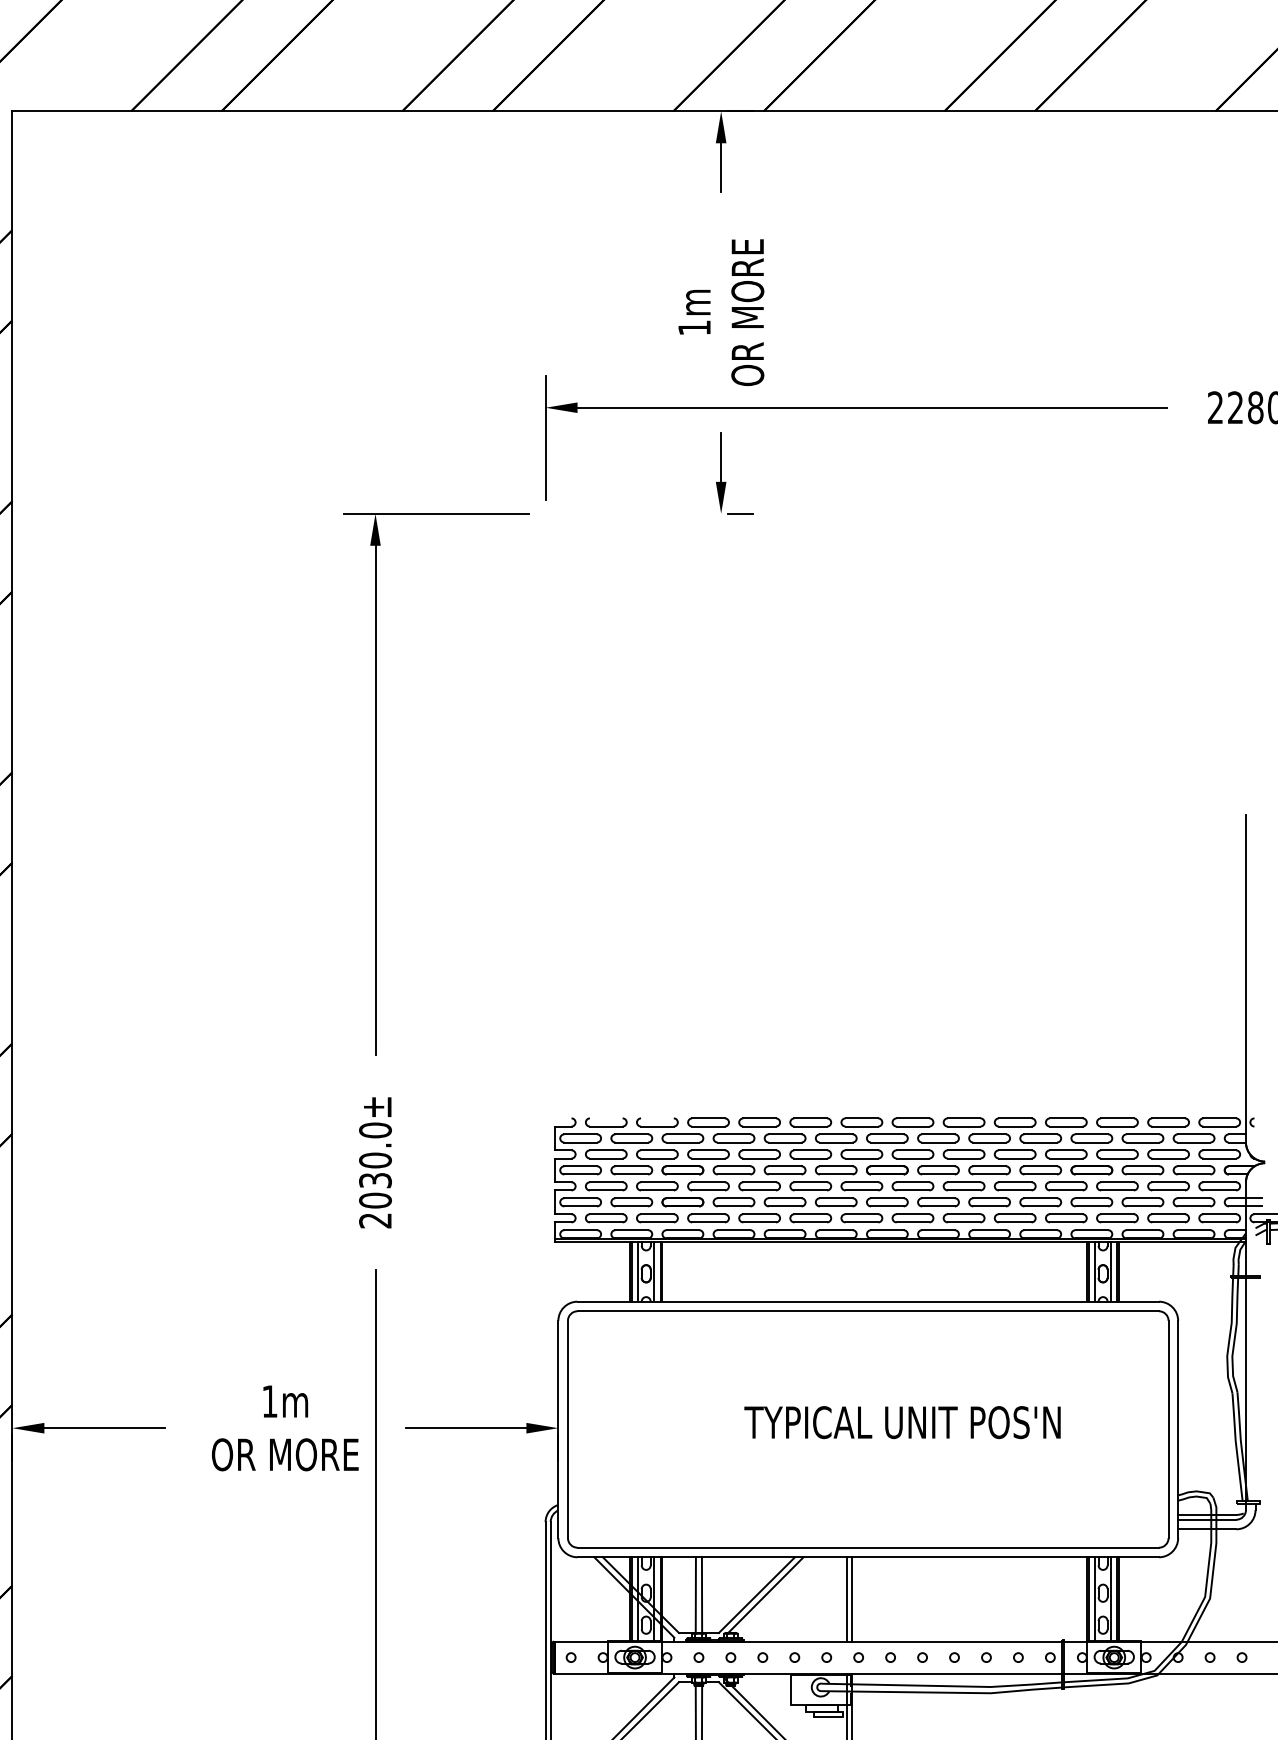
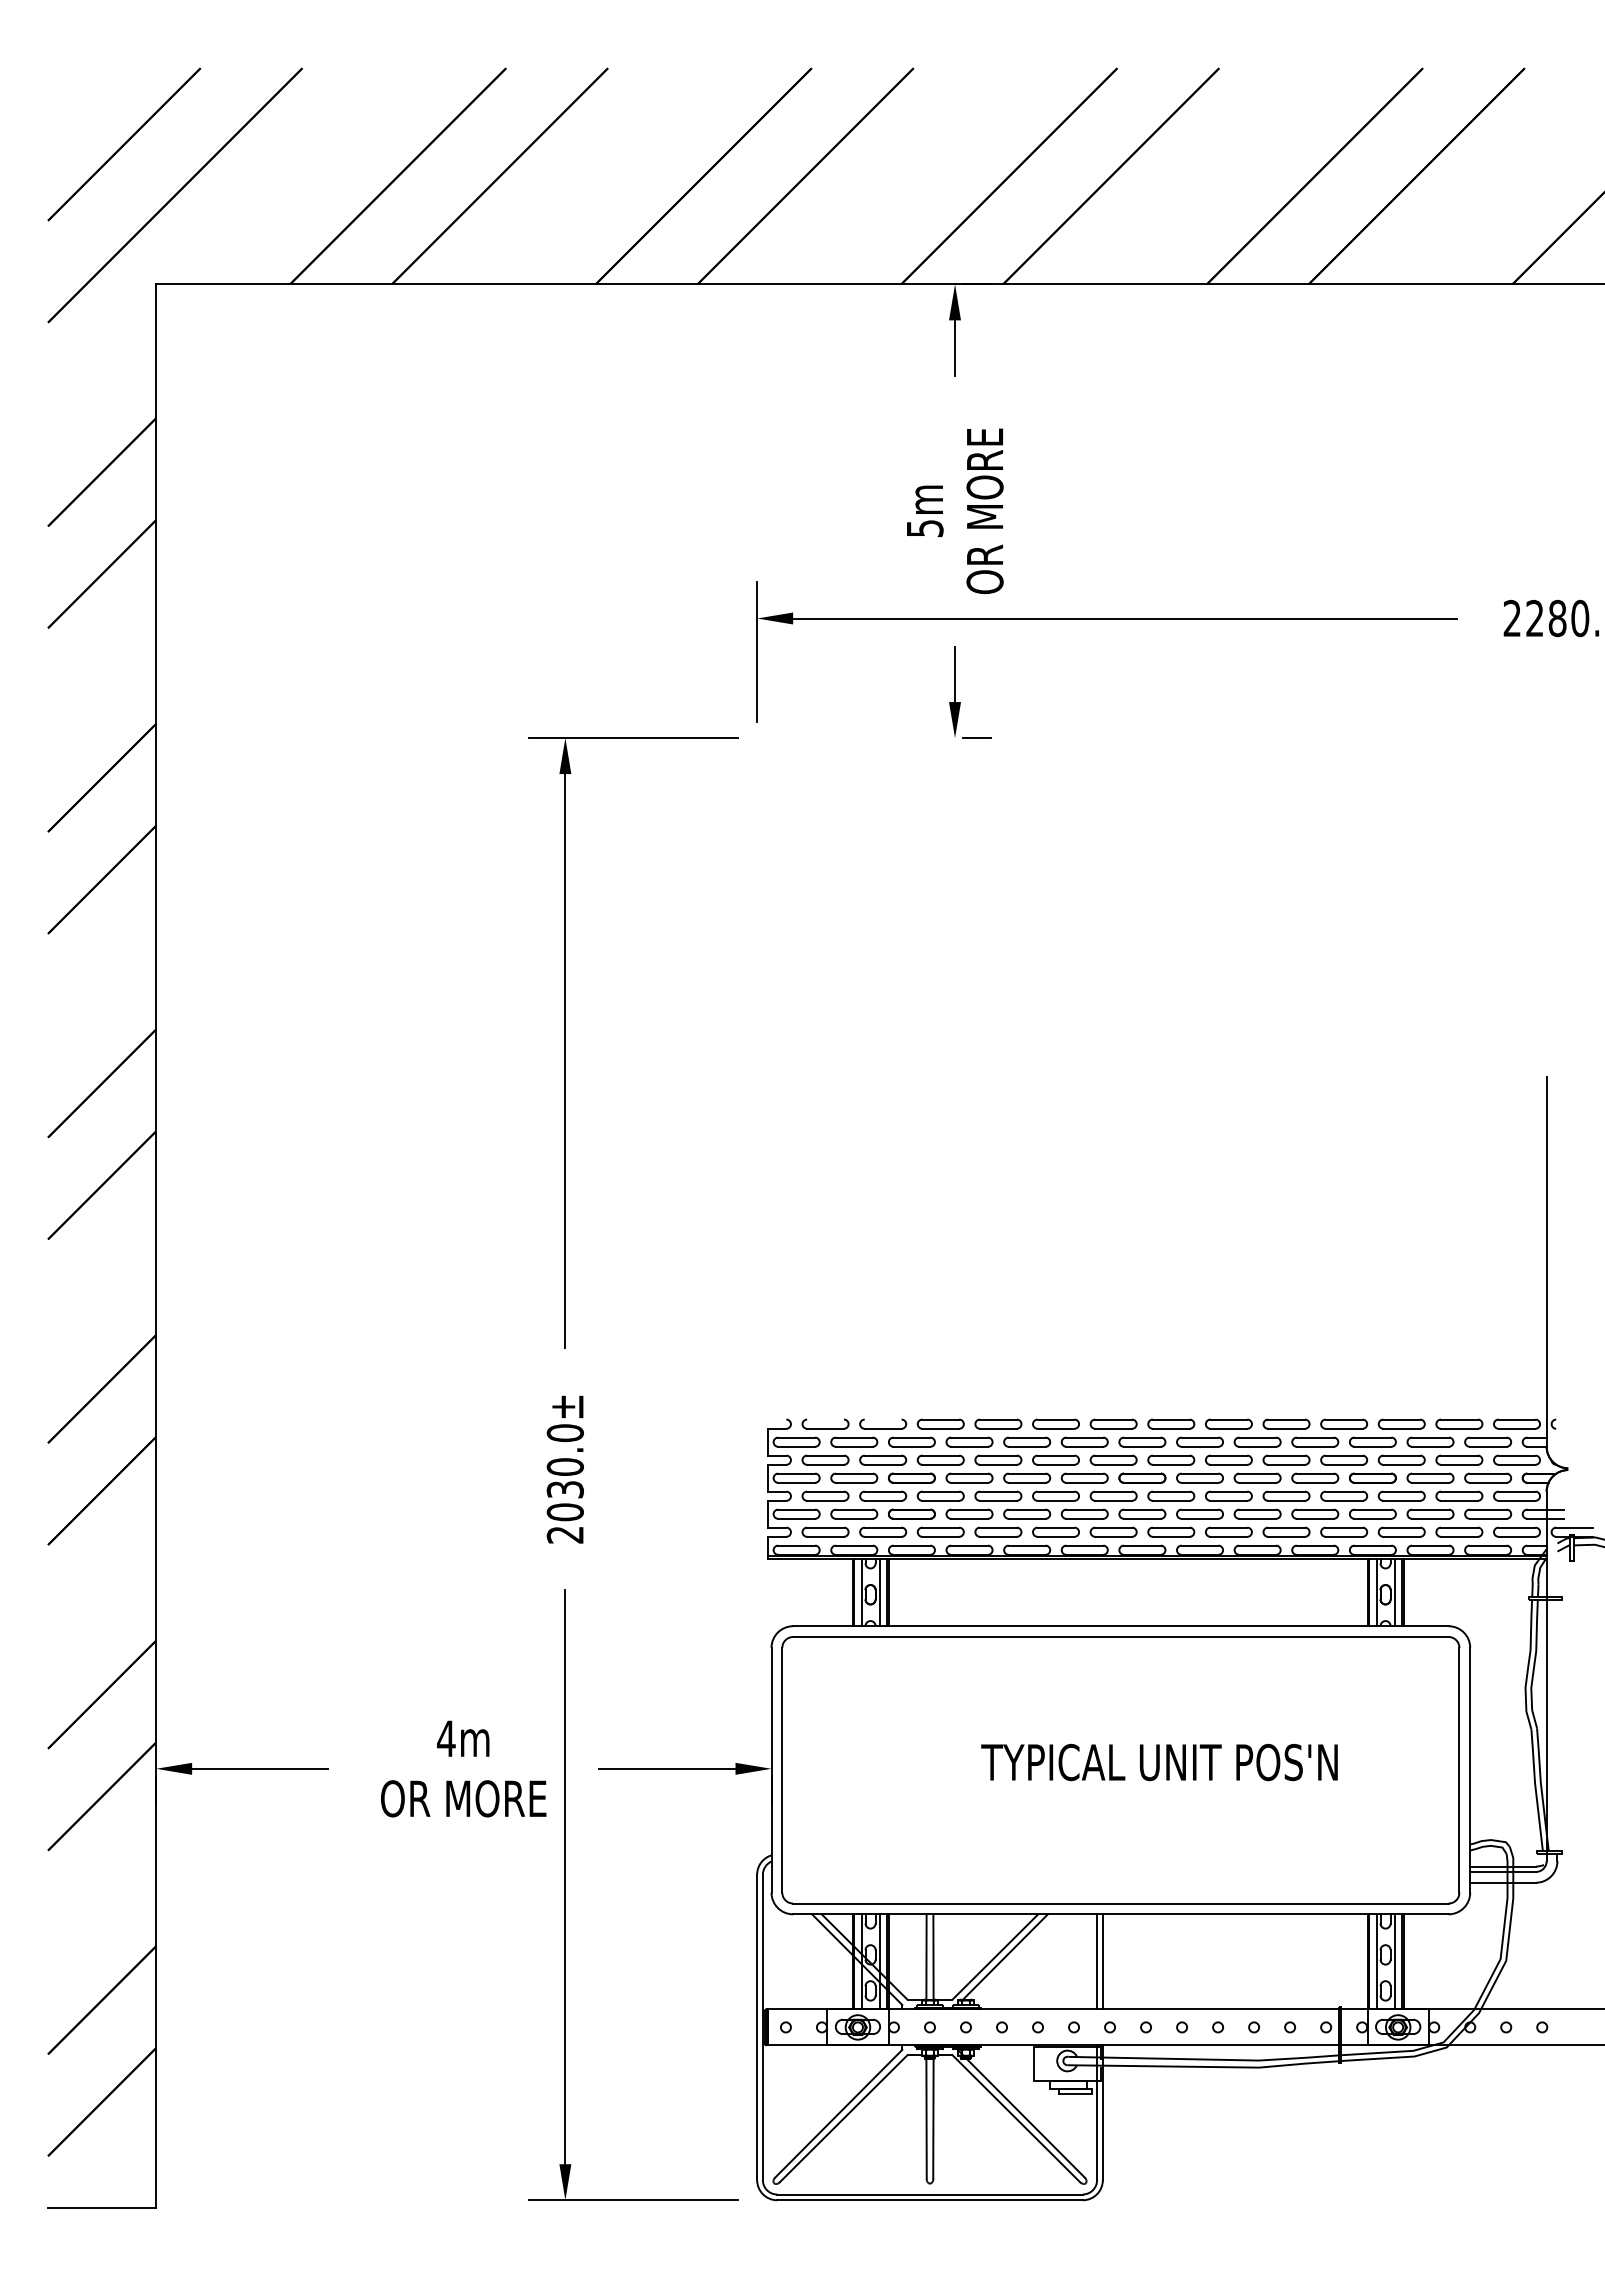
text: (694, 327) -> (925, 528), 1m -> 5m
text: (270, 1401) -> (446, 1738), 1m -> 4m

